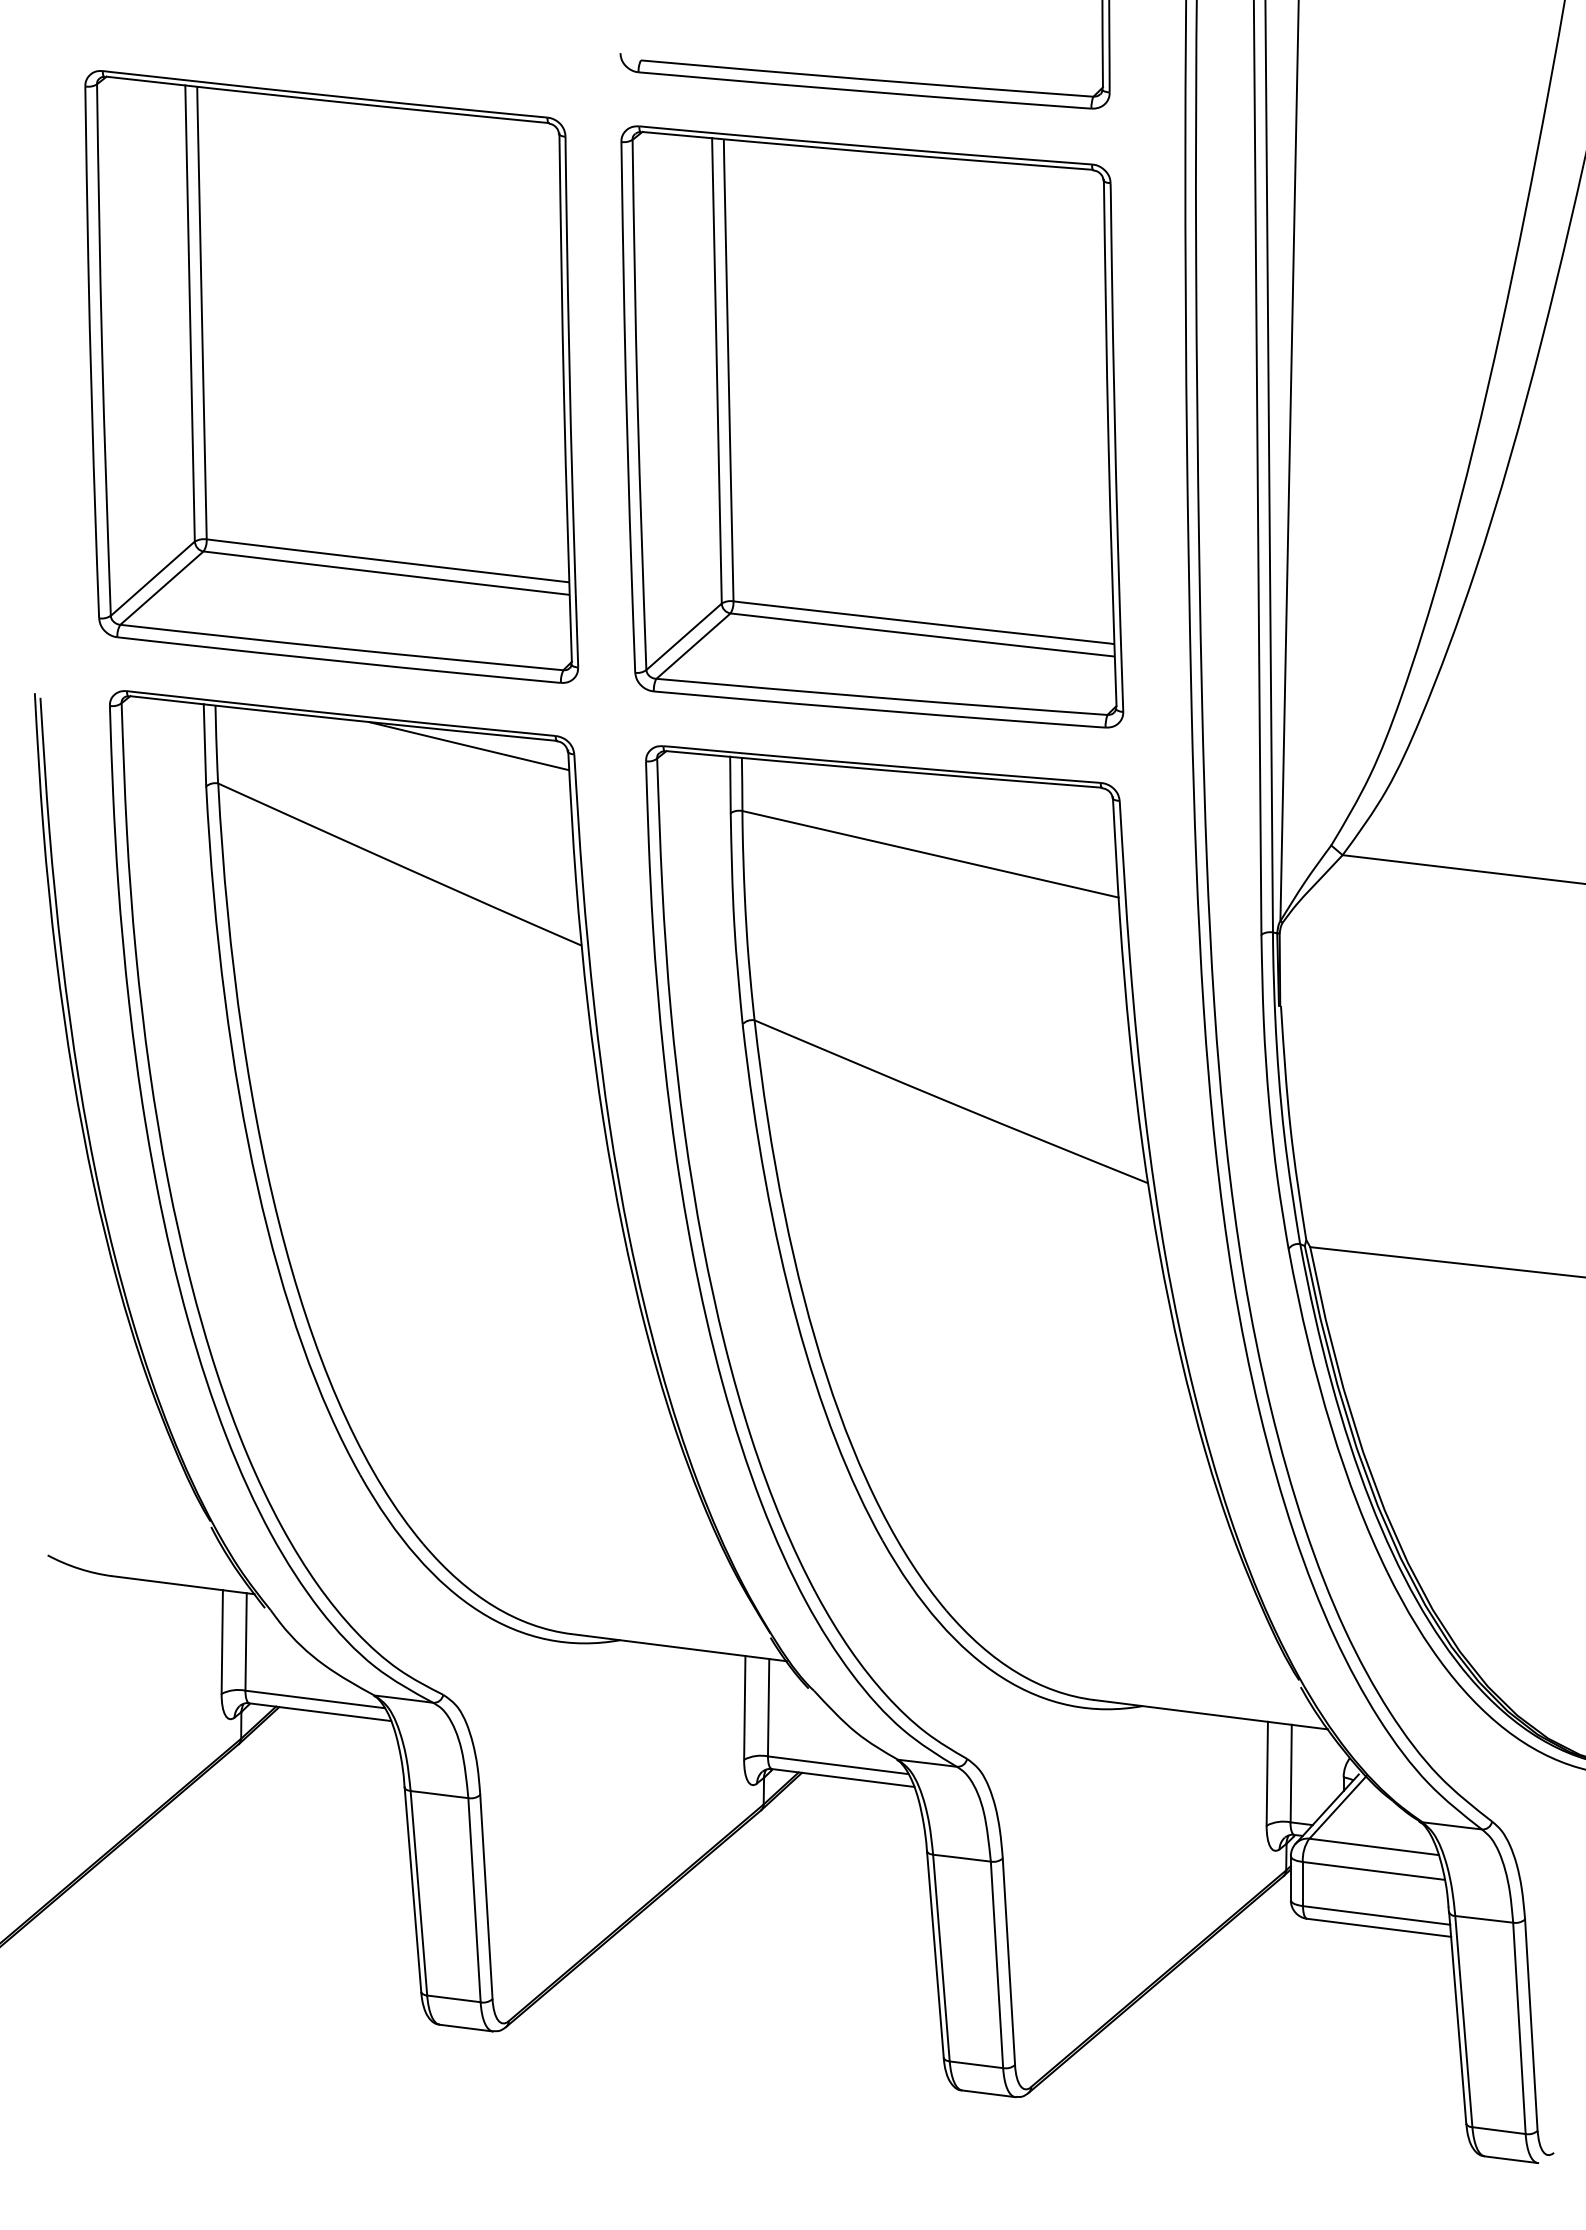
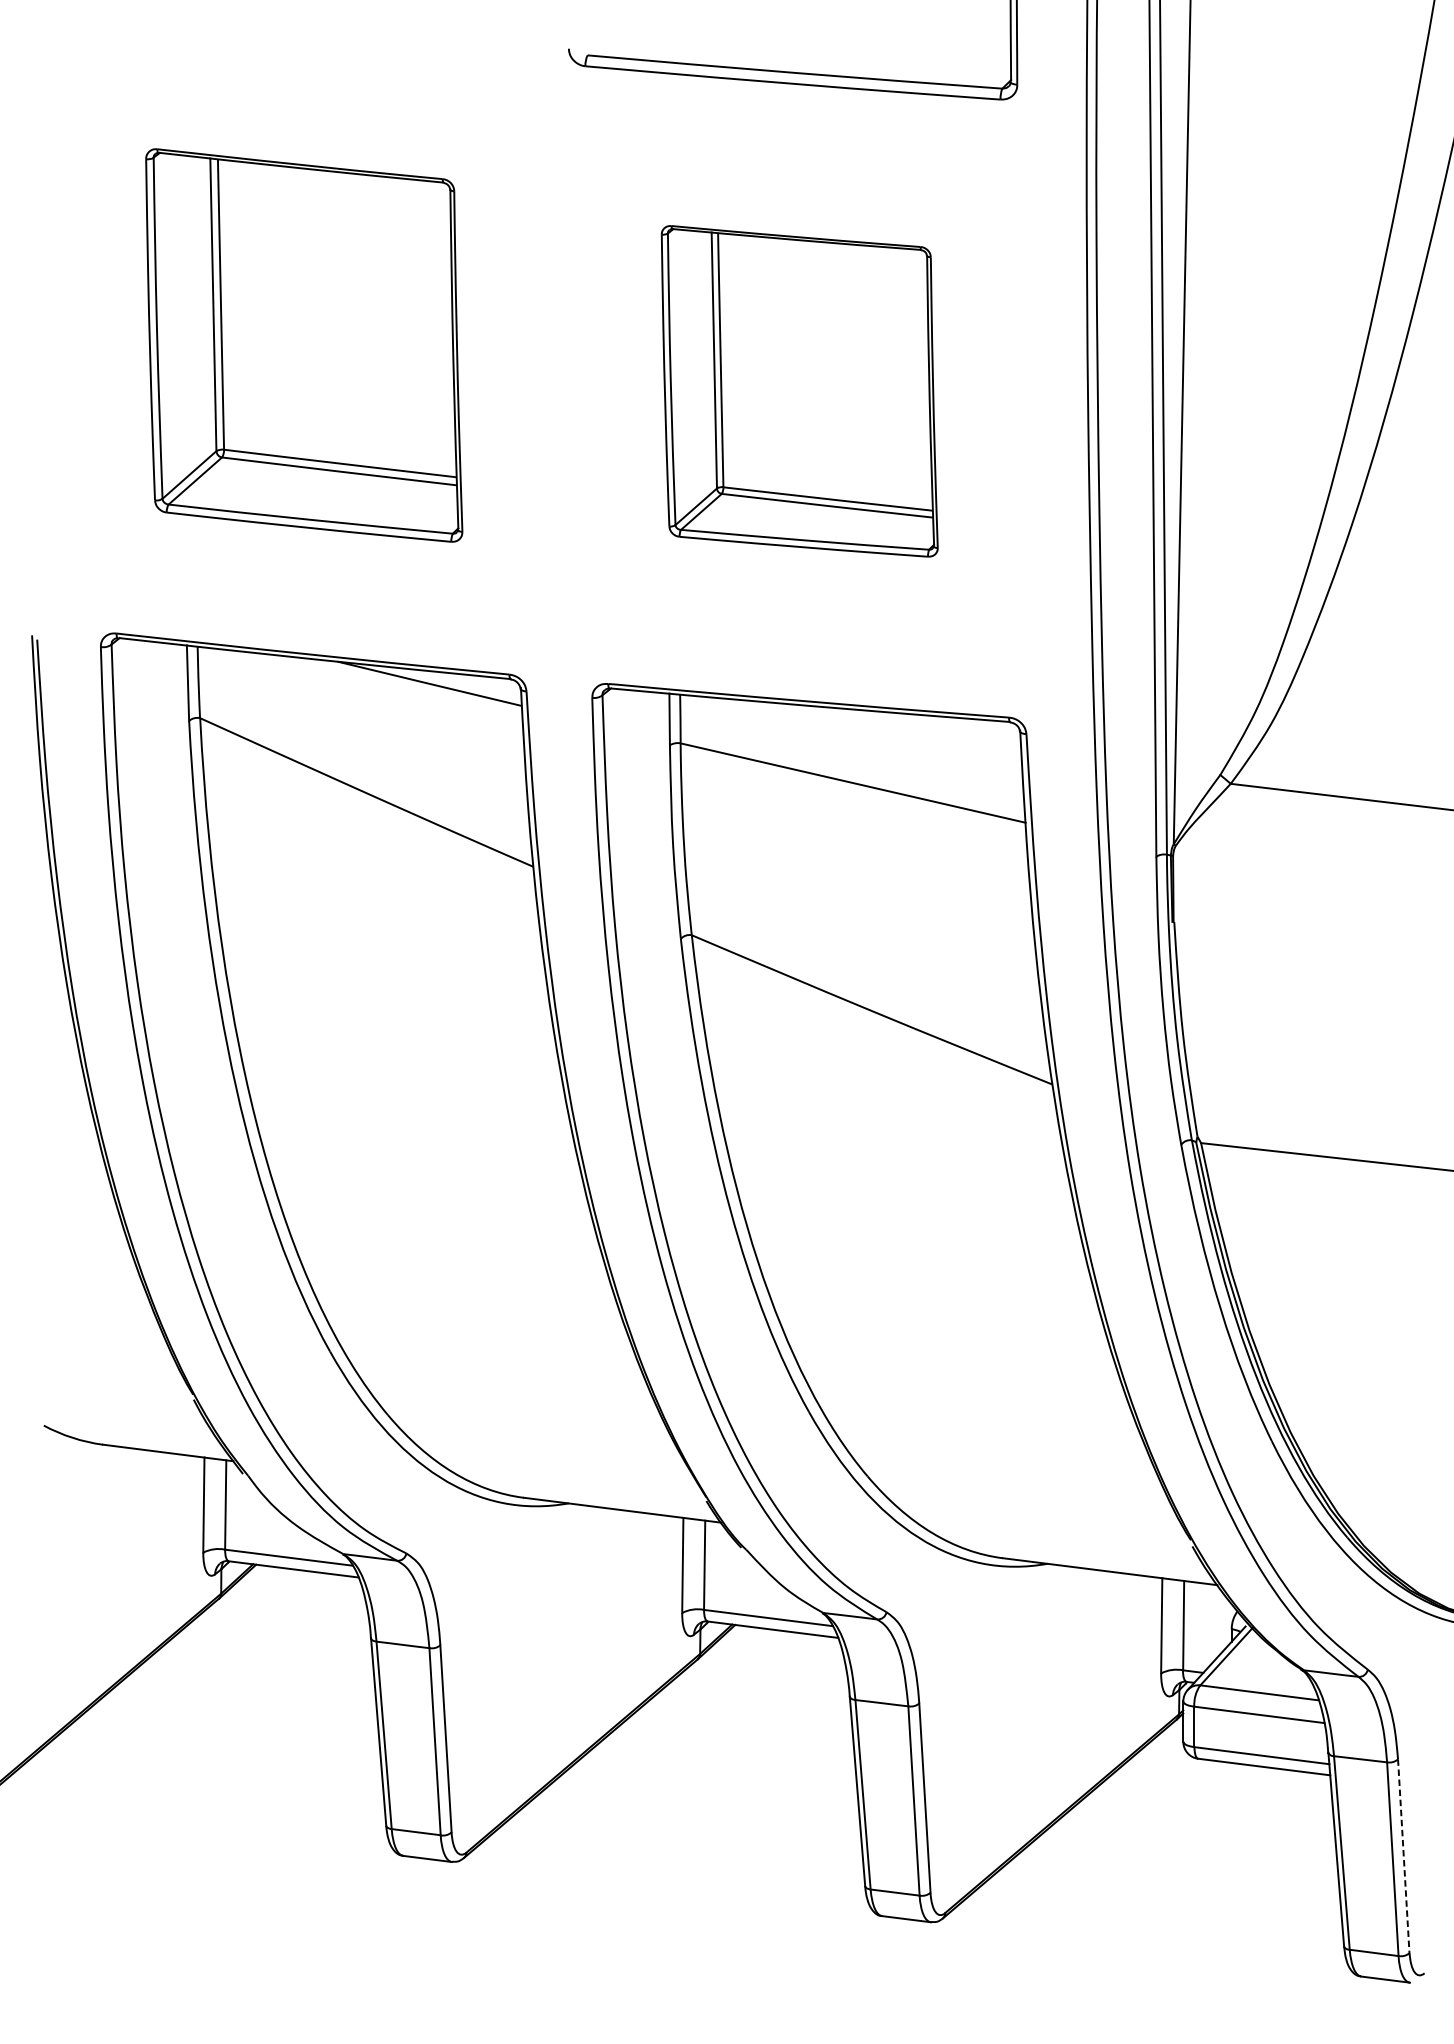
part: (331, 376) -> (303, 345), size x0.7
part: (872, 426) -> (799, 390), size x0.6
line: (1531, 2025) -> (1403, 1856), solid -> dashed

